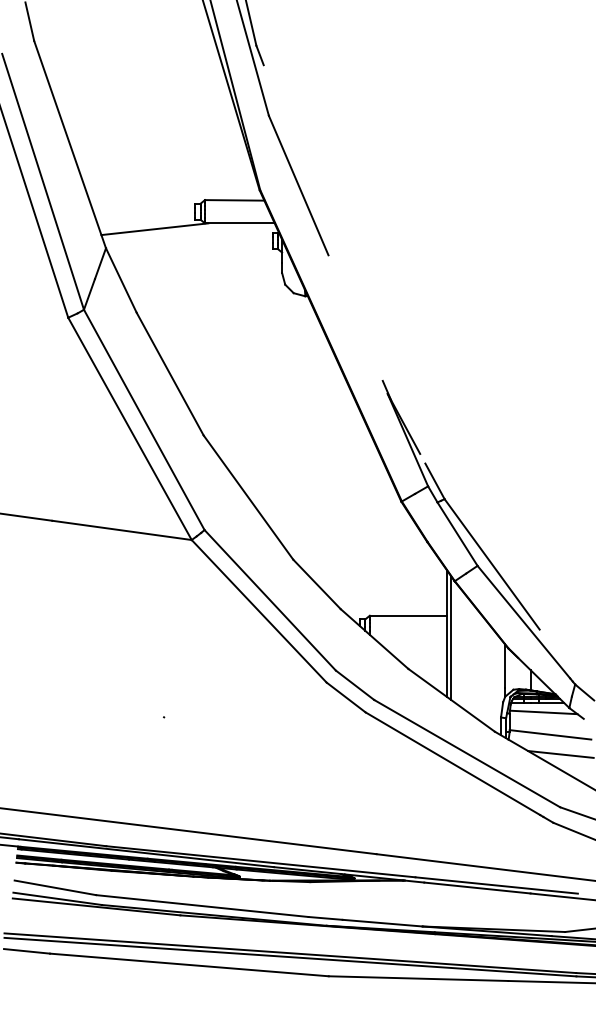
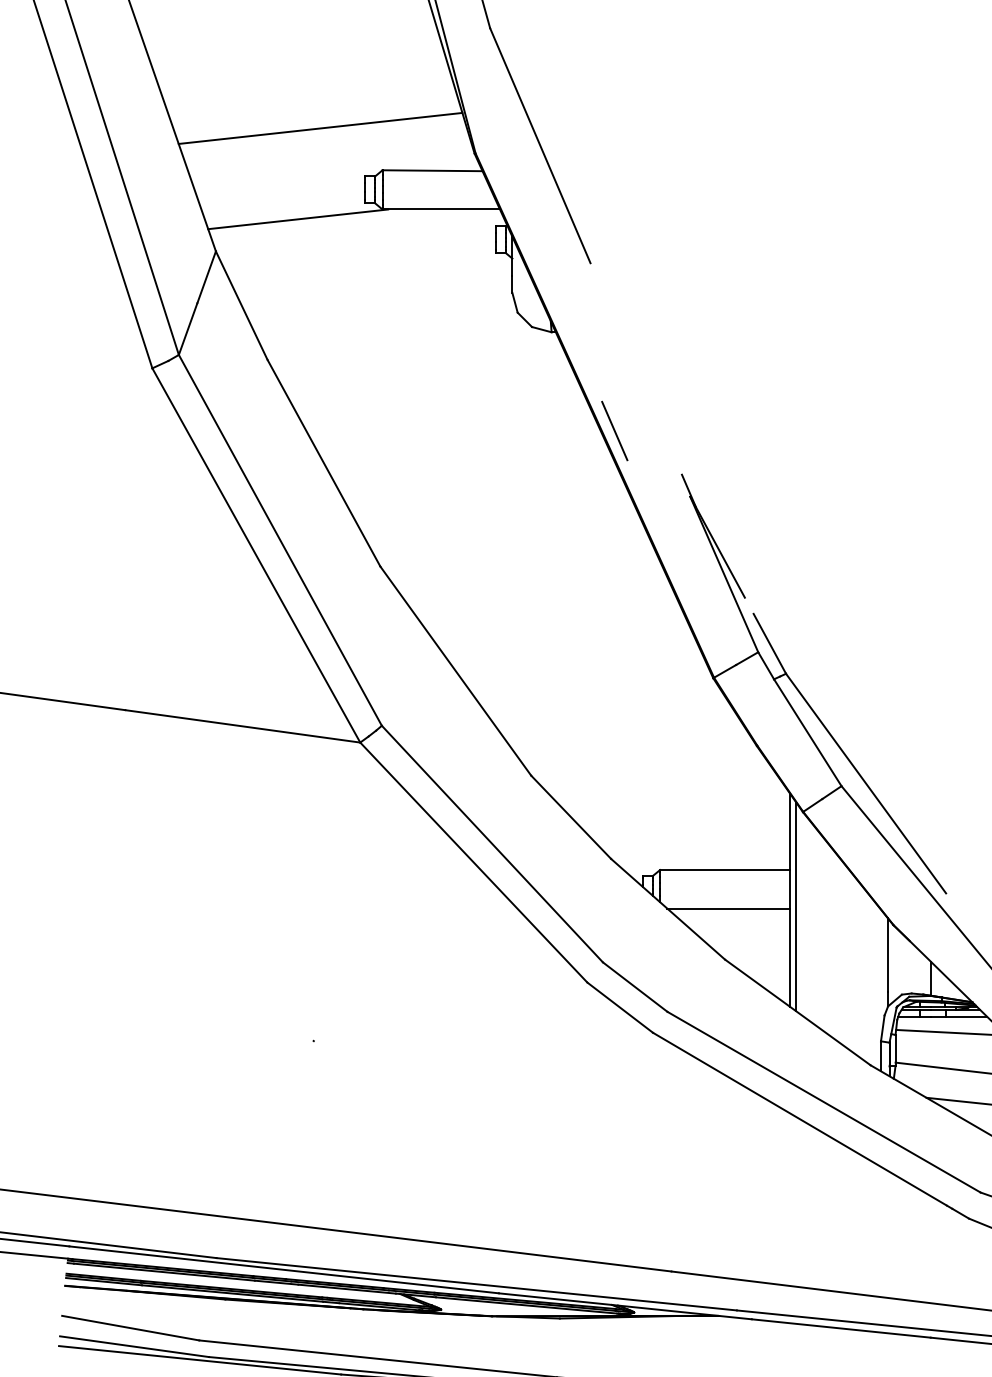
line: (167, 175) -> (319, 128), added
line: (342, 354) -> (614, 430), added
line: (410, 638) -> (728, 908), added

